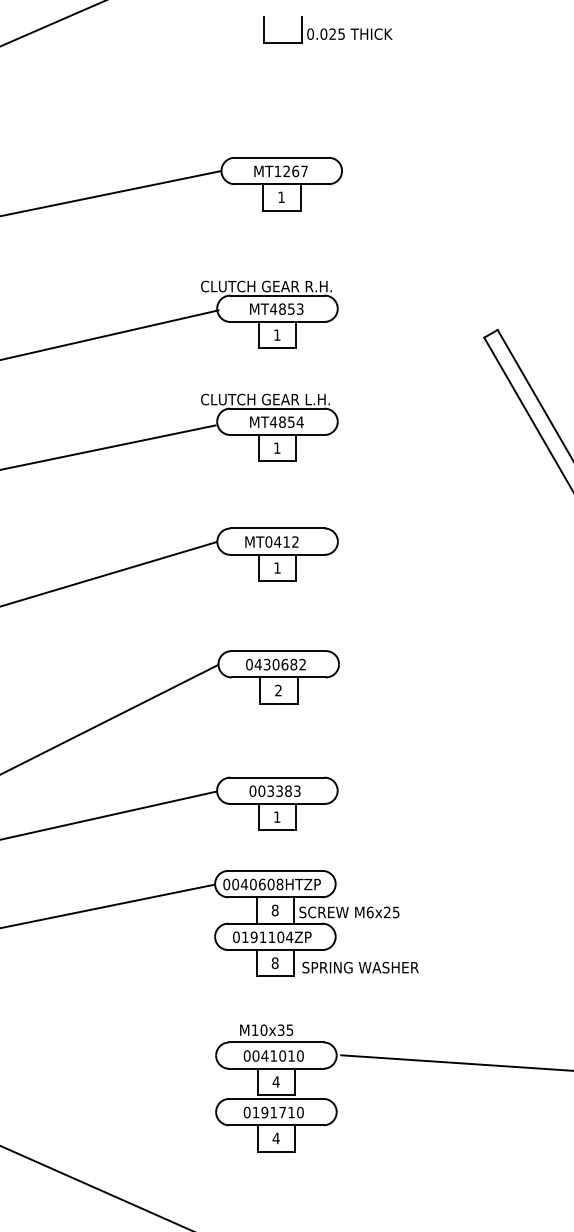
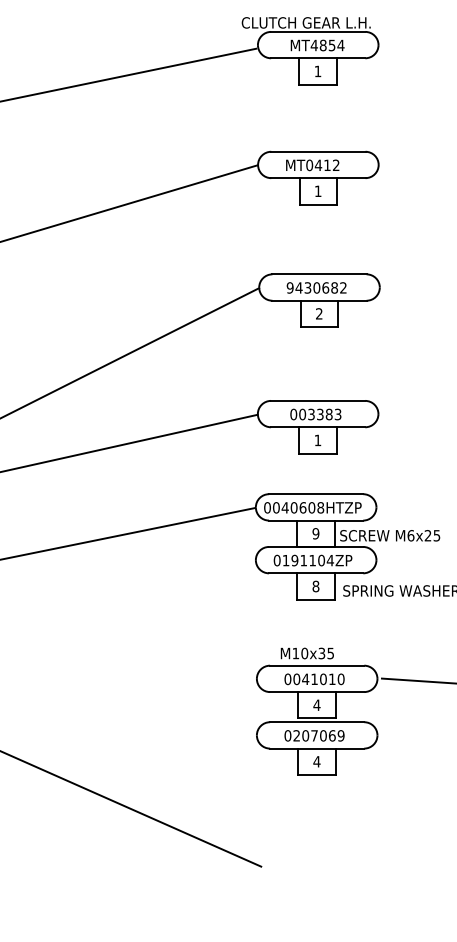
text: (249, 664) -> (290, 287), 0430682 -> 9430682
text: (274, 910) -> (315, 533), 8 -> 9
text: (277, 1112) -> (318, 735), 0191710 -> 0207069

